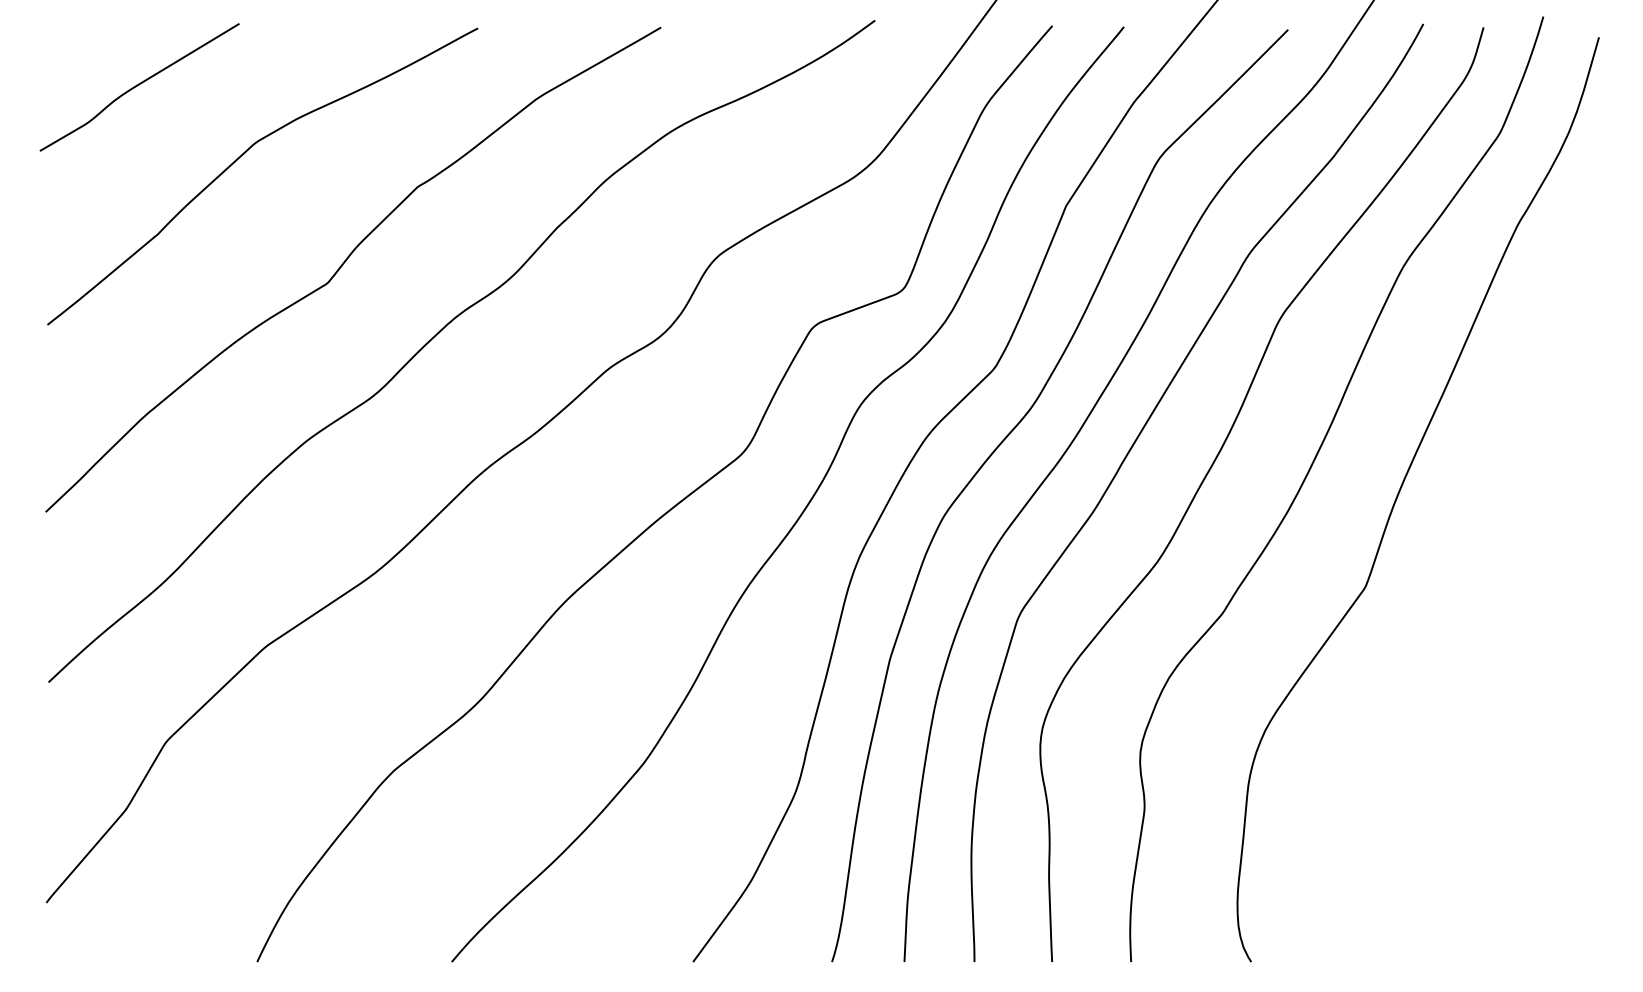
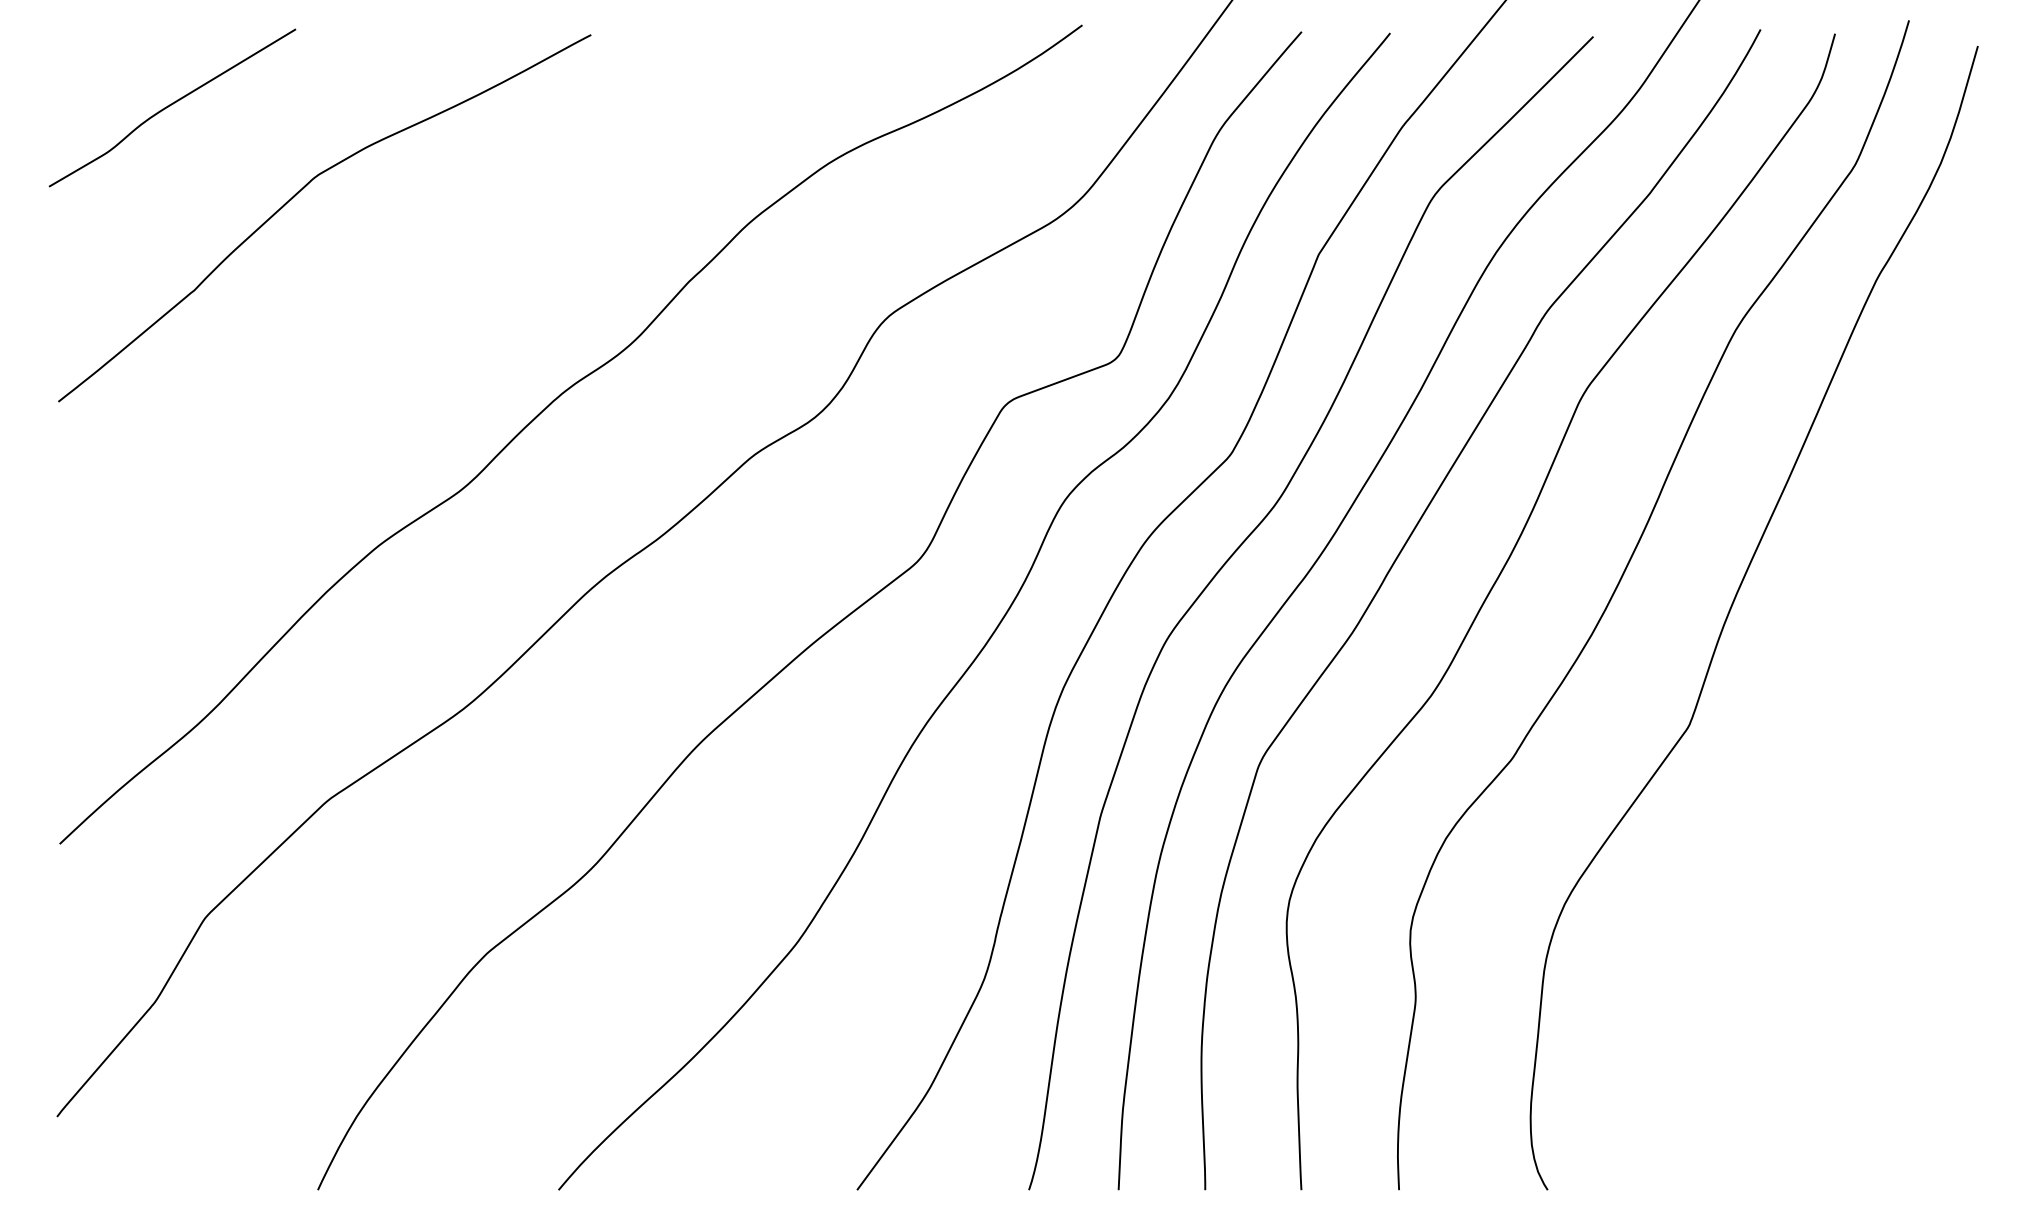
curve: (345, 263) -> (426, 325), removed

